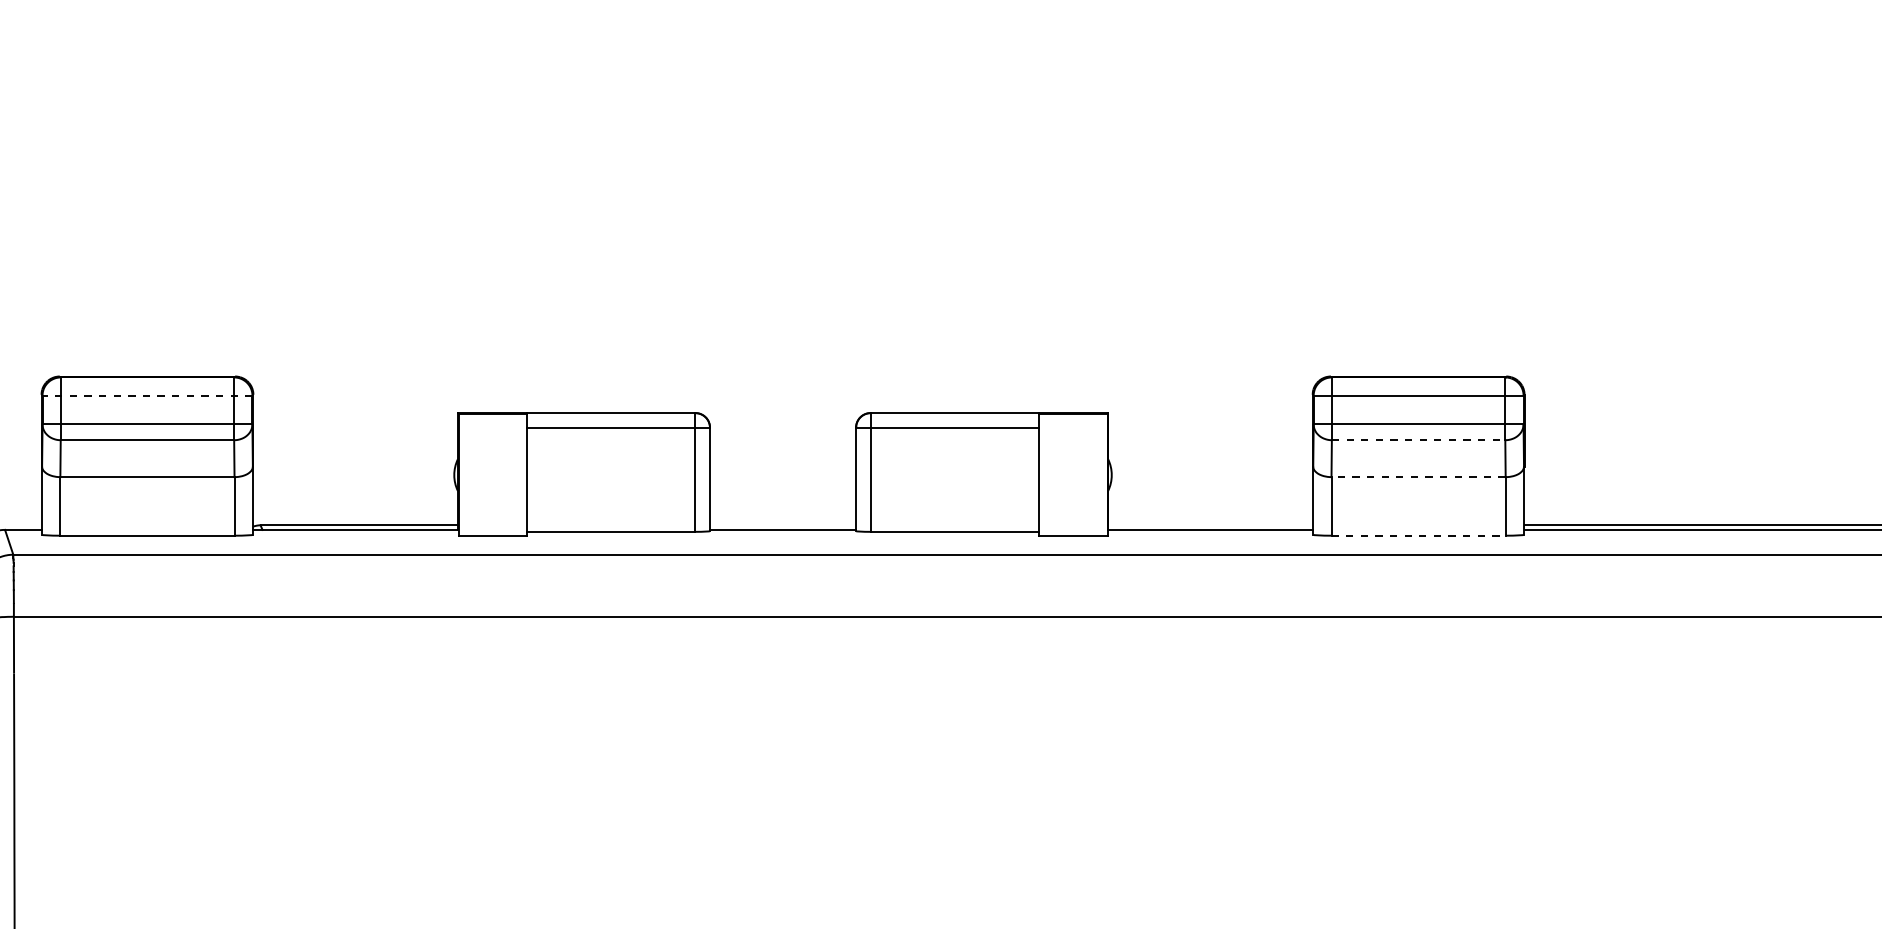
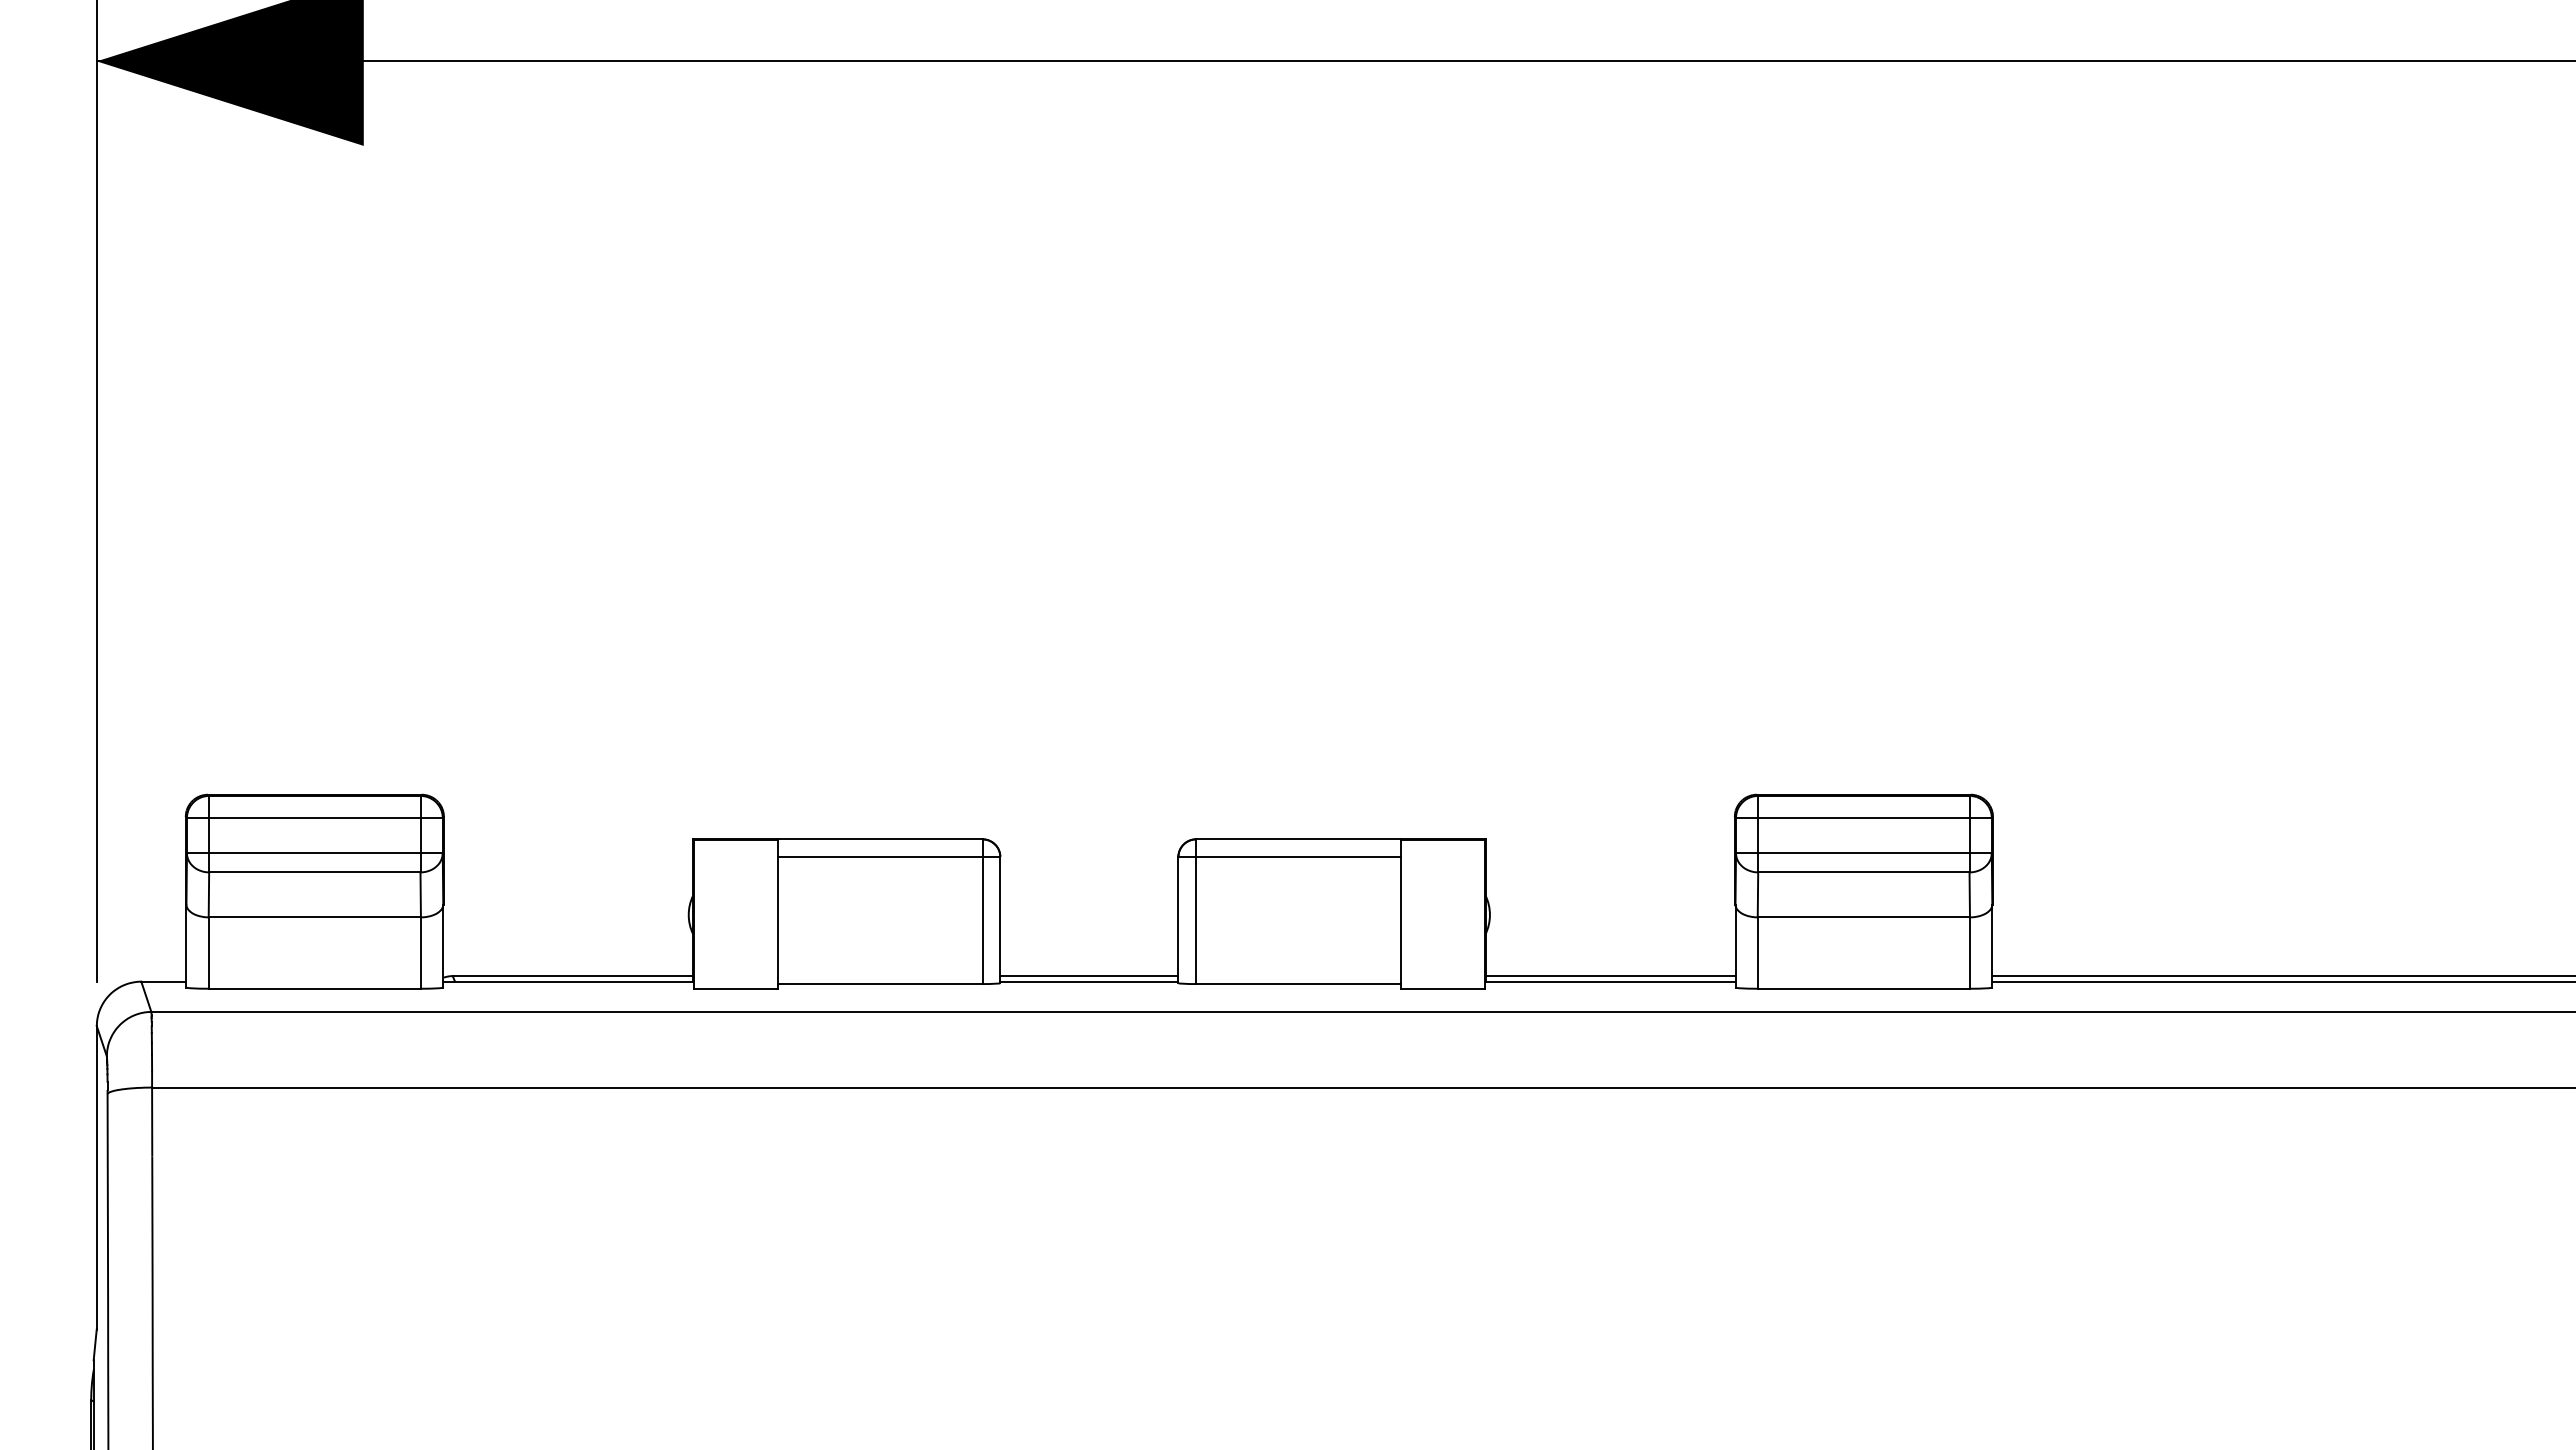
line: (147, 395) -> (314, 818), dashed -> solid
line: (1418, 440) -> (1863, 872), dashed -> solid
line: (1418, 477) -> (1863, 917), dashed -> solid
line: (783, 525) -> (1089, 976), added
line: (1209, 525) -> (1609, 976), added
line: (1419, 535) -> (1864, 988), dashed -> solid

